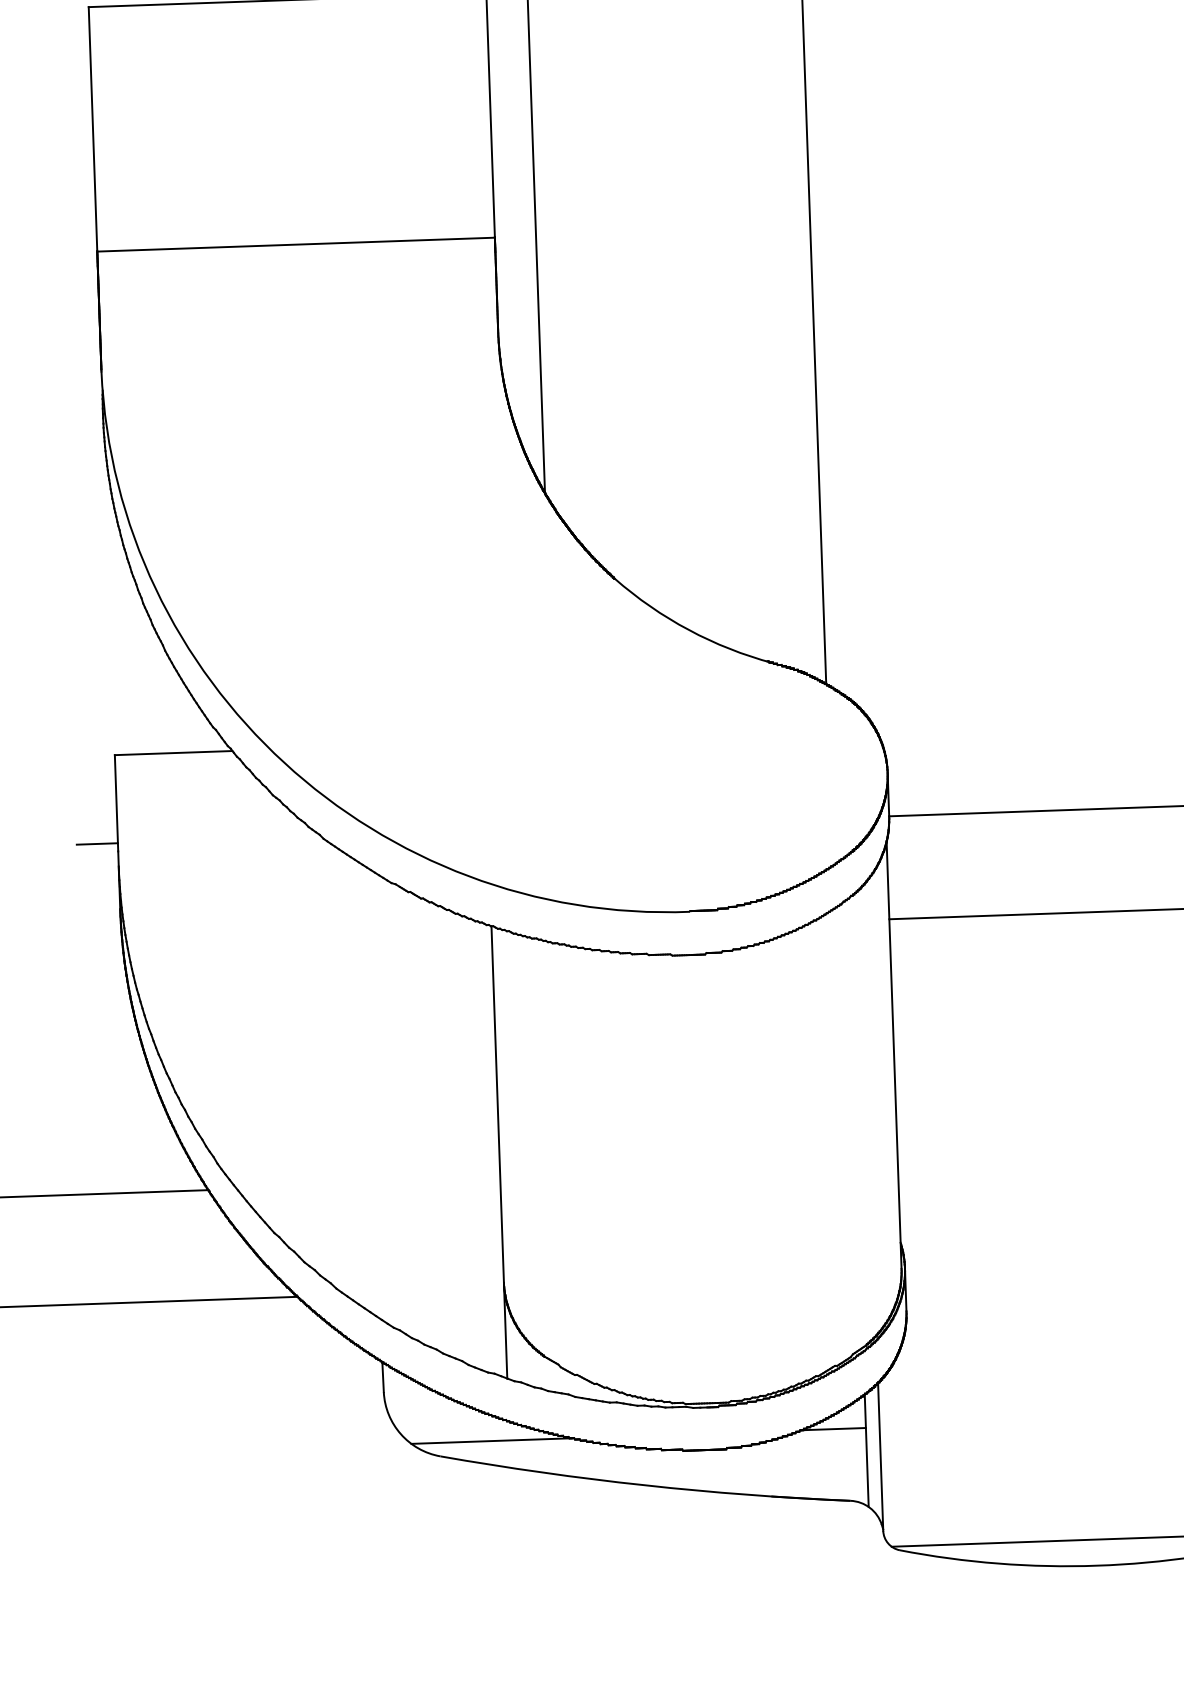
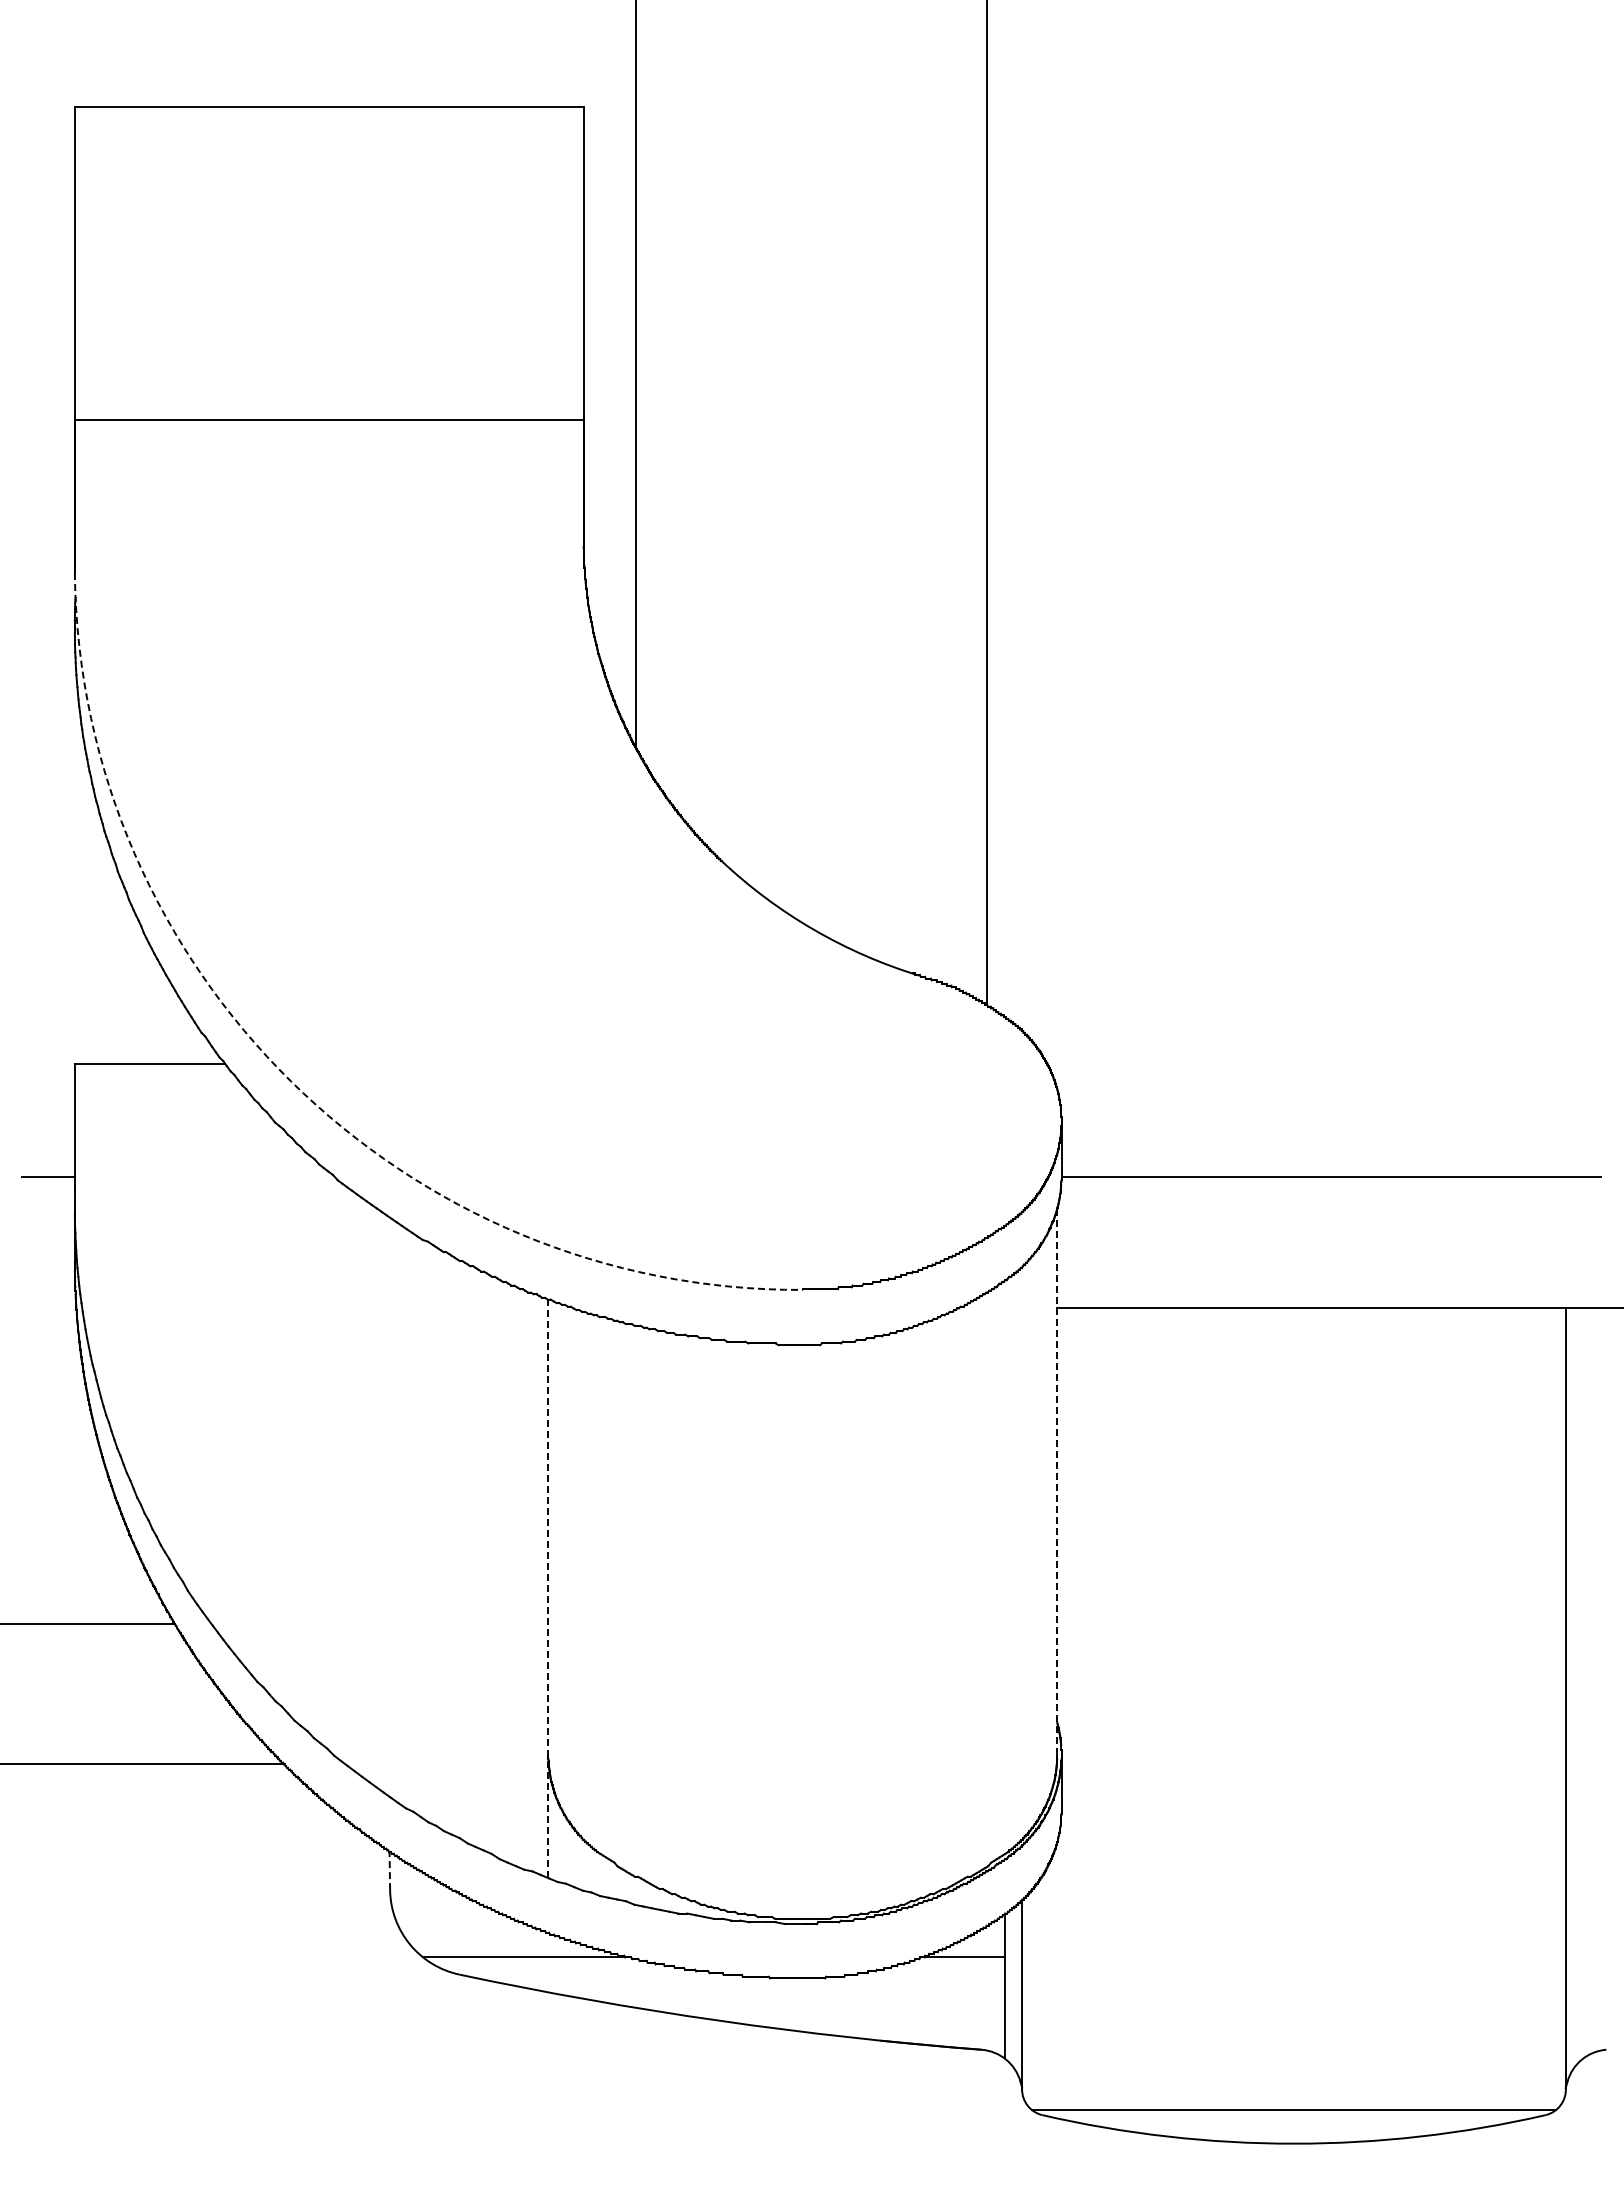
arc: (284, 762) -> (291, 1081), solid -> dashed
line: (894, 1054) -> (1057, 1481), solid -> dashed
line: (499, 1152) -> (548, 1588), solid -> dashed
line: (382, 1376) -> (389, 1870), solid -> dashed

